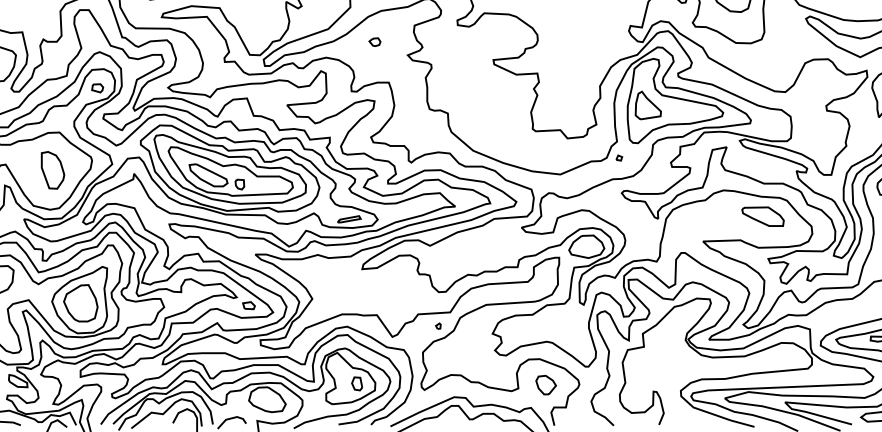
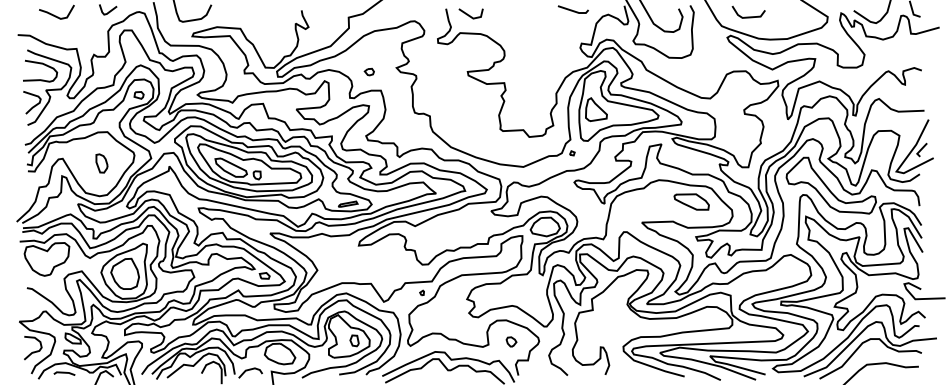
part: (373, 42) -> (368, 72), moved
part: (52, 170) -> (101, 163), size x0.6
part: (546, 384) -> (511, 341), size x0.6

